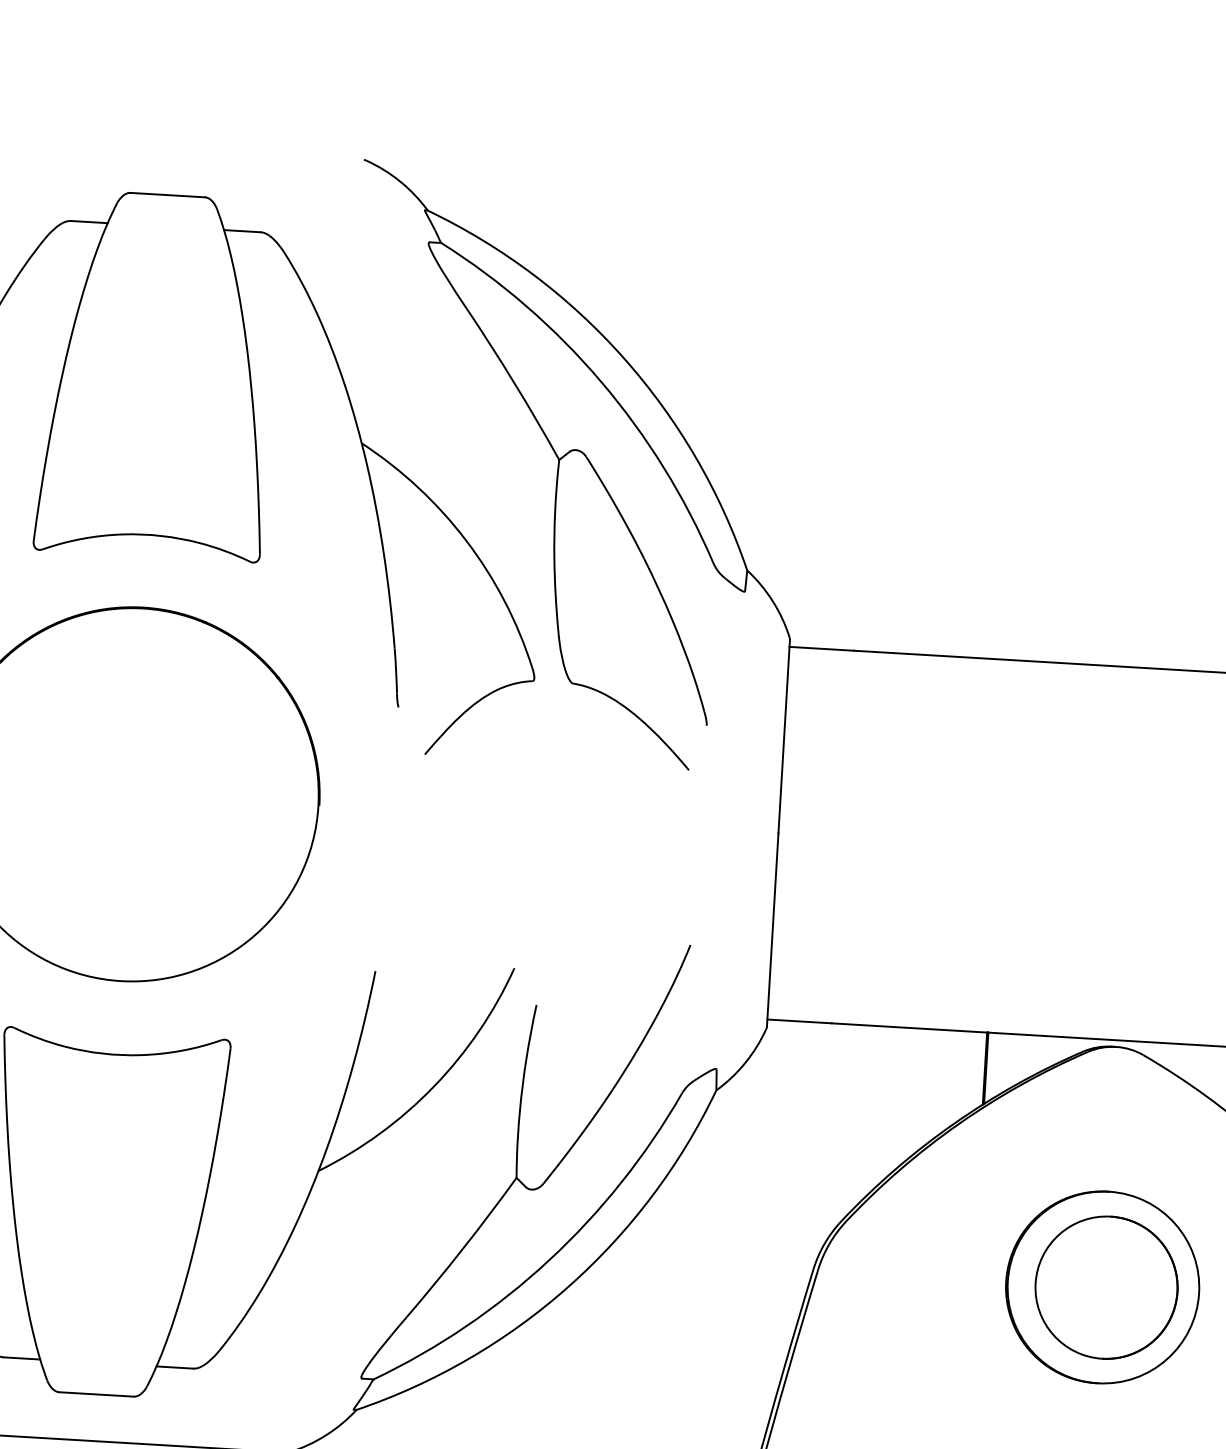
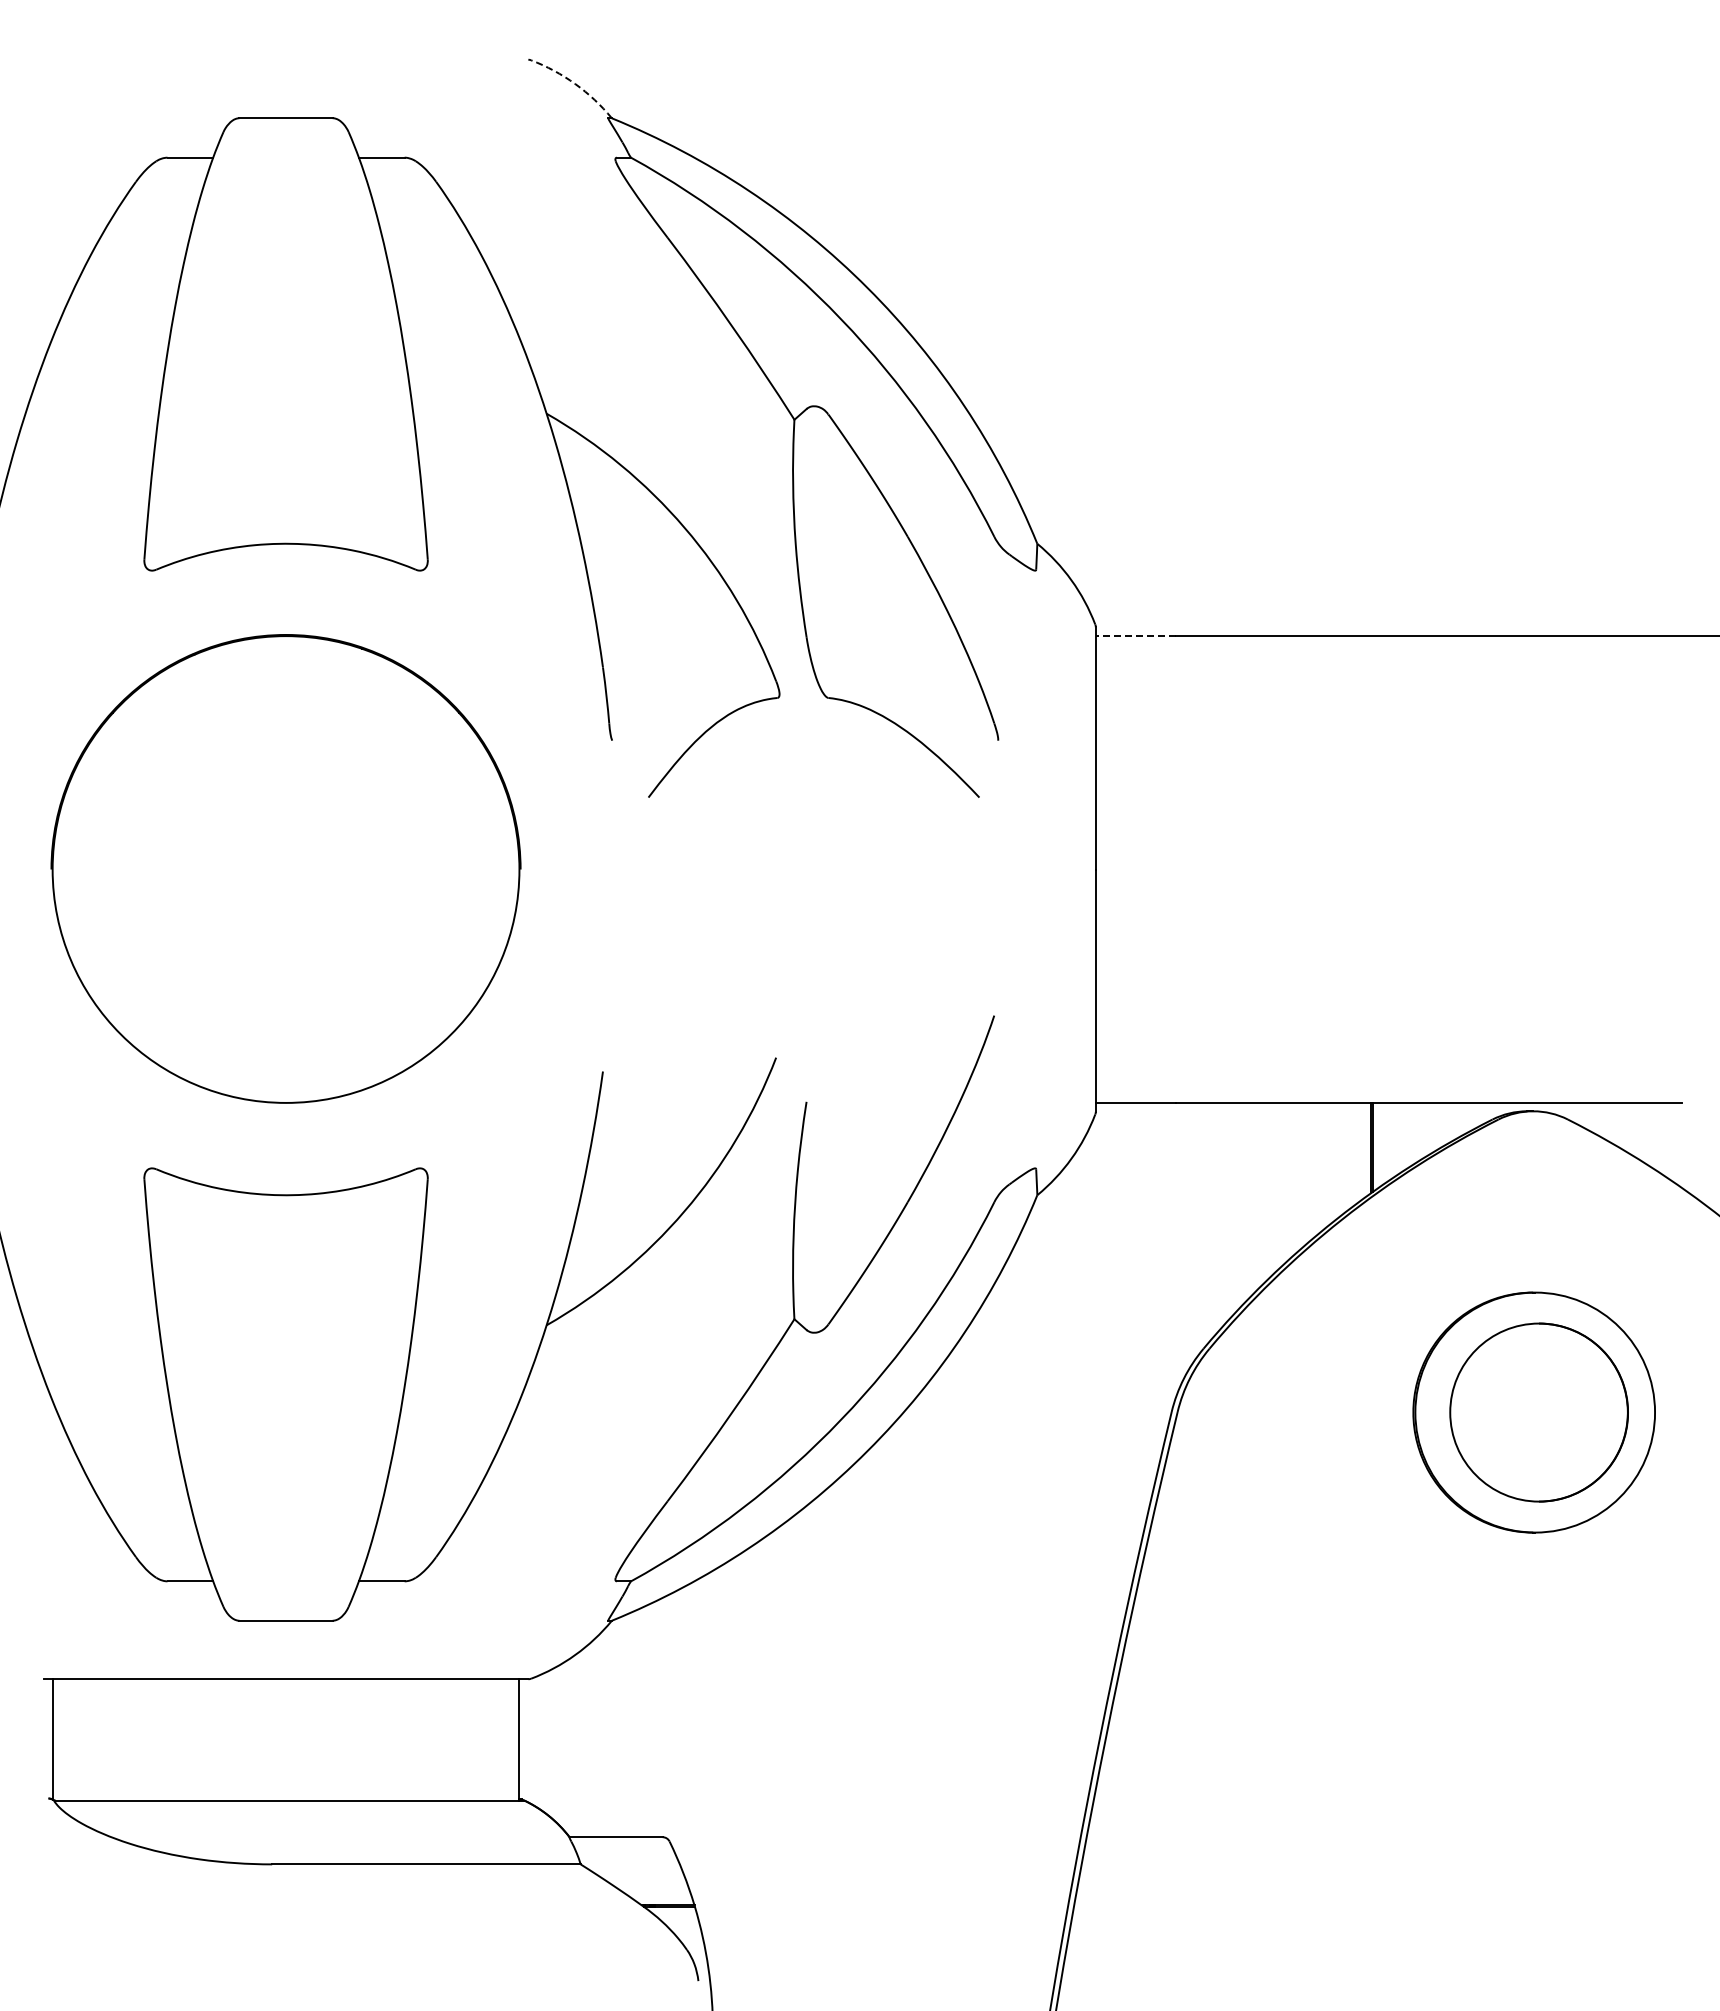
arc: (400, 181) -> (575, 84), solid -> dashed
line: (821, 649) -> (1135, 636), solid -> dashed

